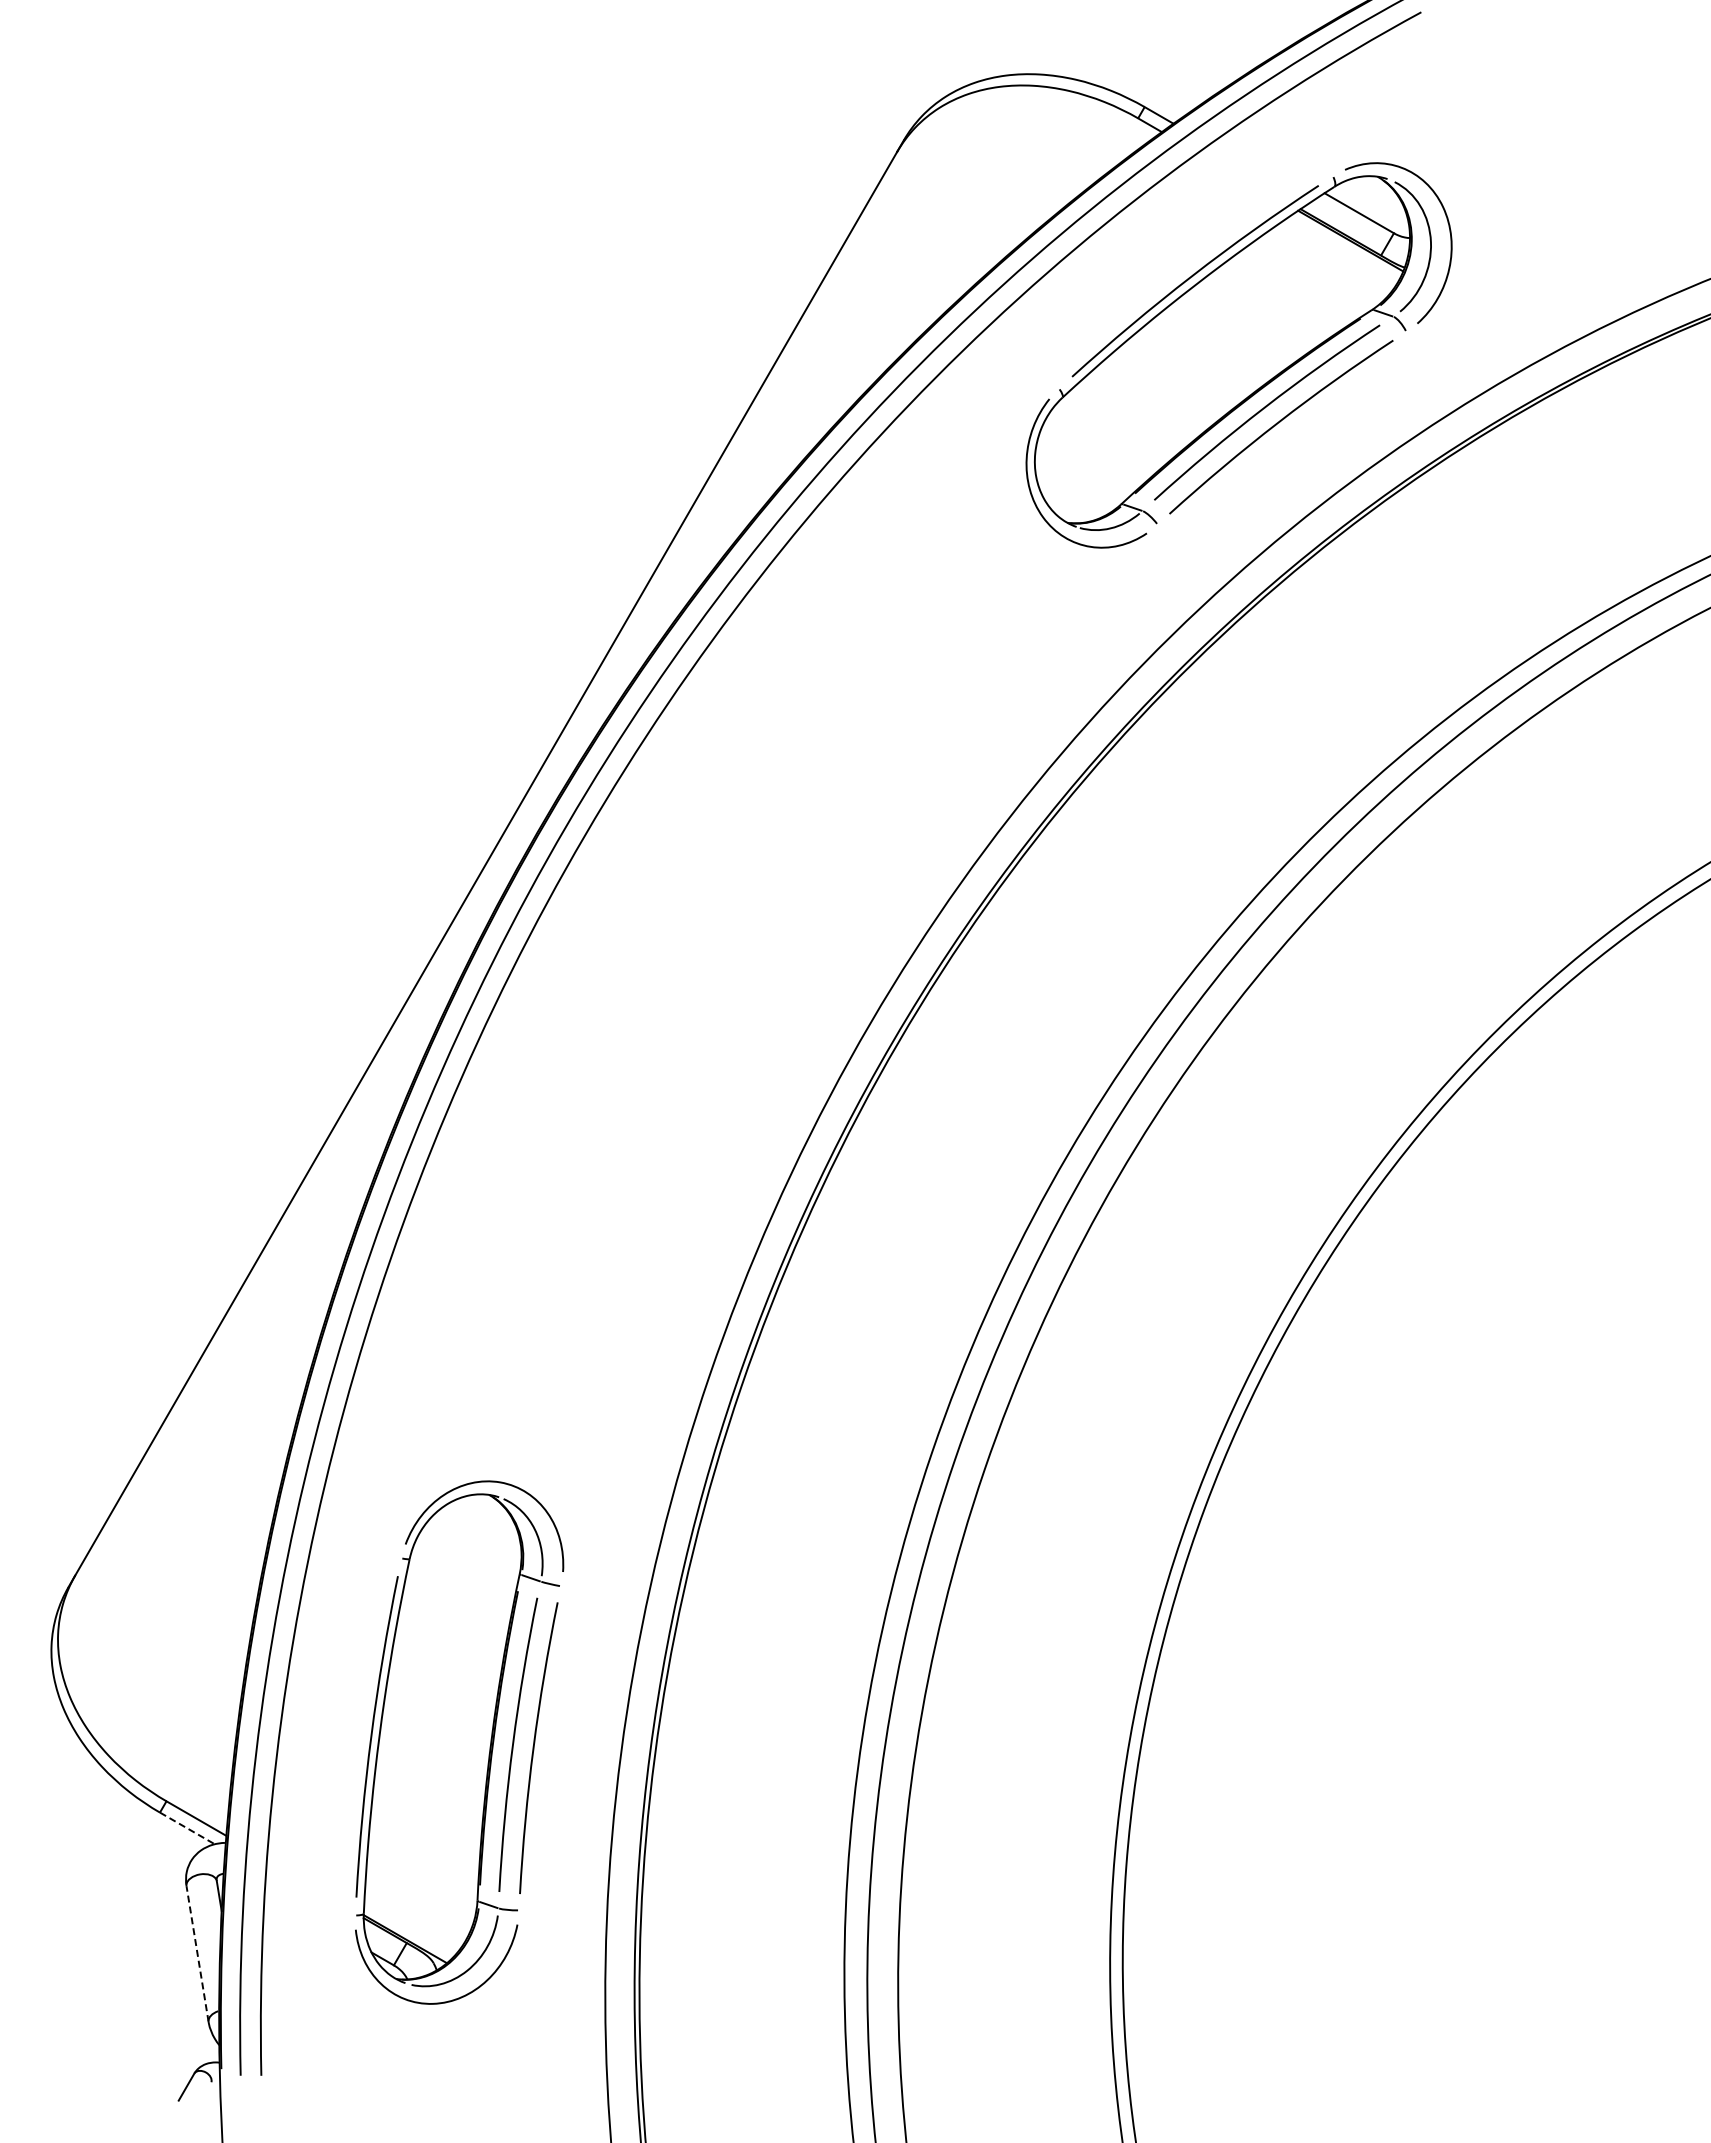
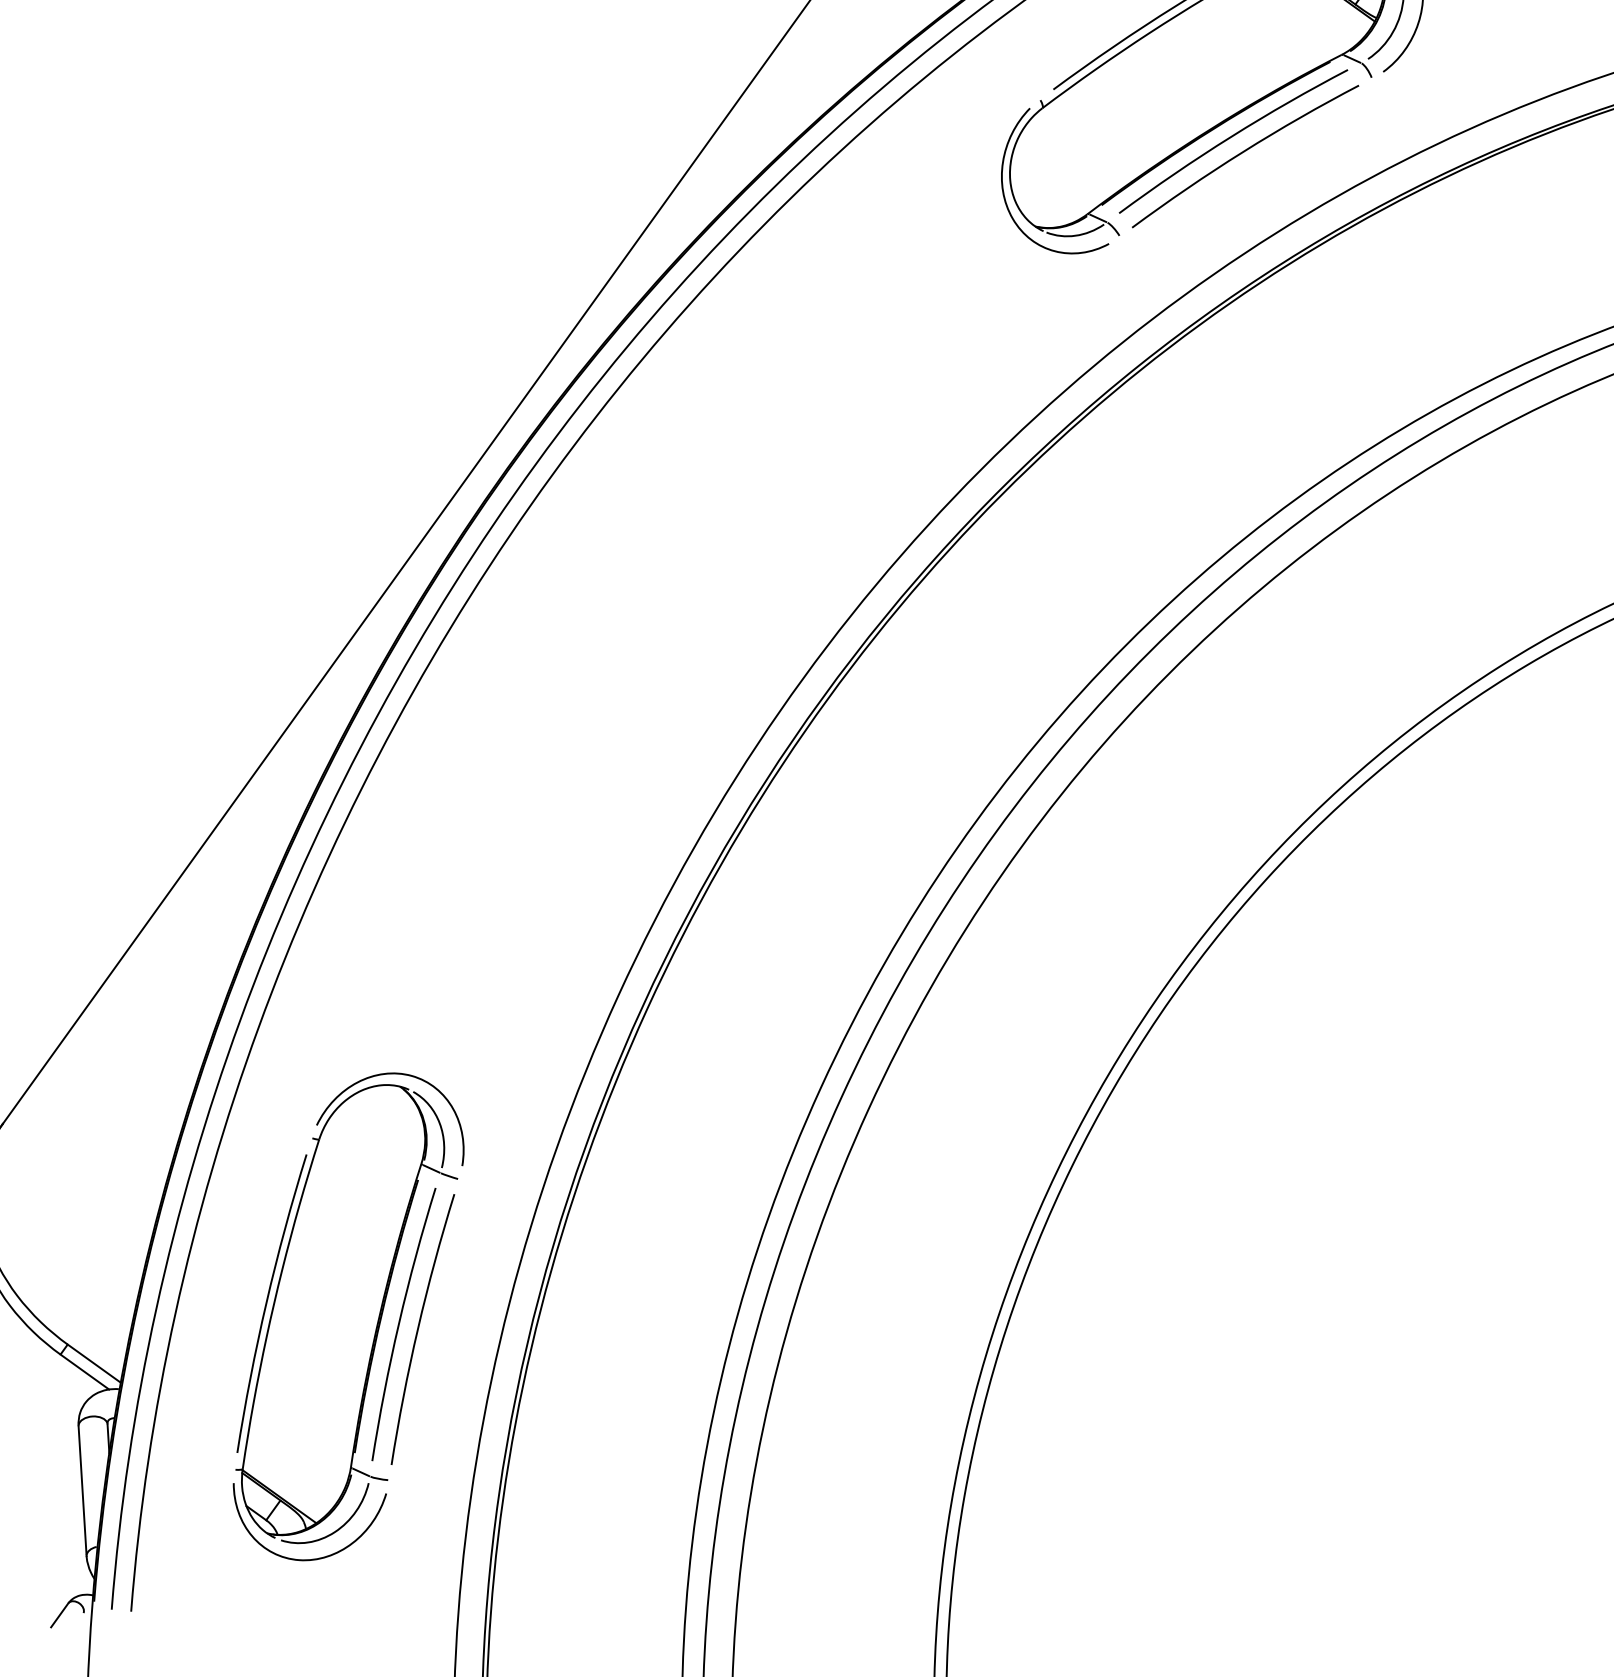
line: (187, 1828) -> (84, 1372), dashed -> solid
line: (197, 1954) -> (82, 1491), dashed -> solid

